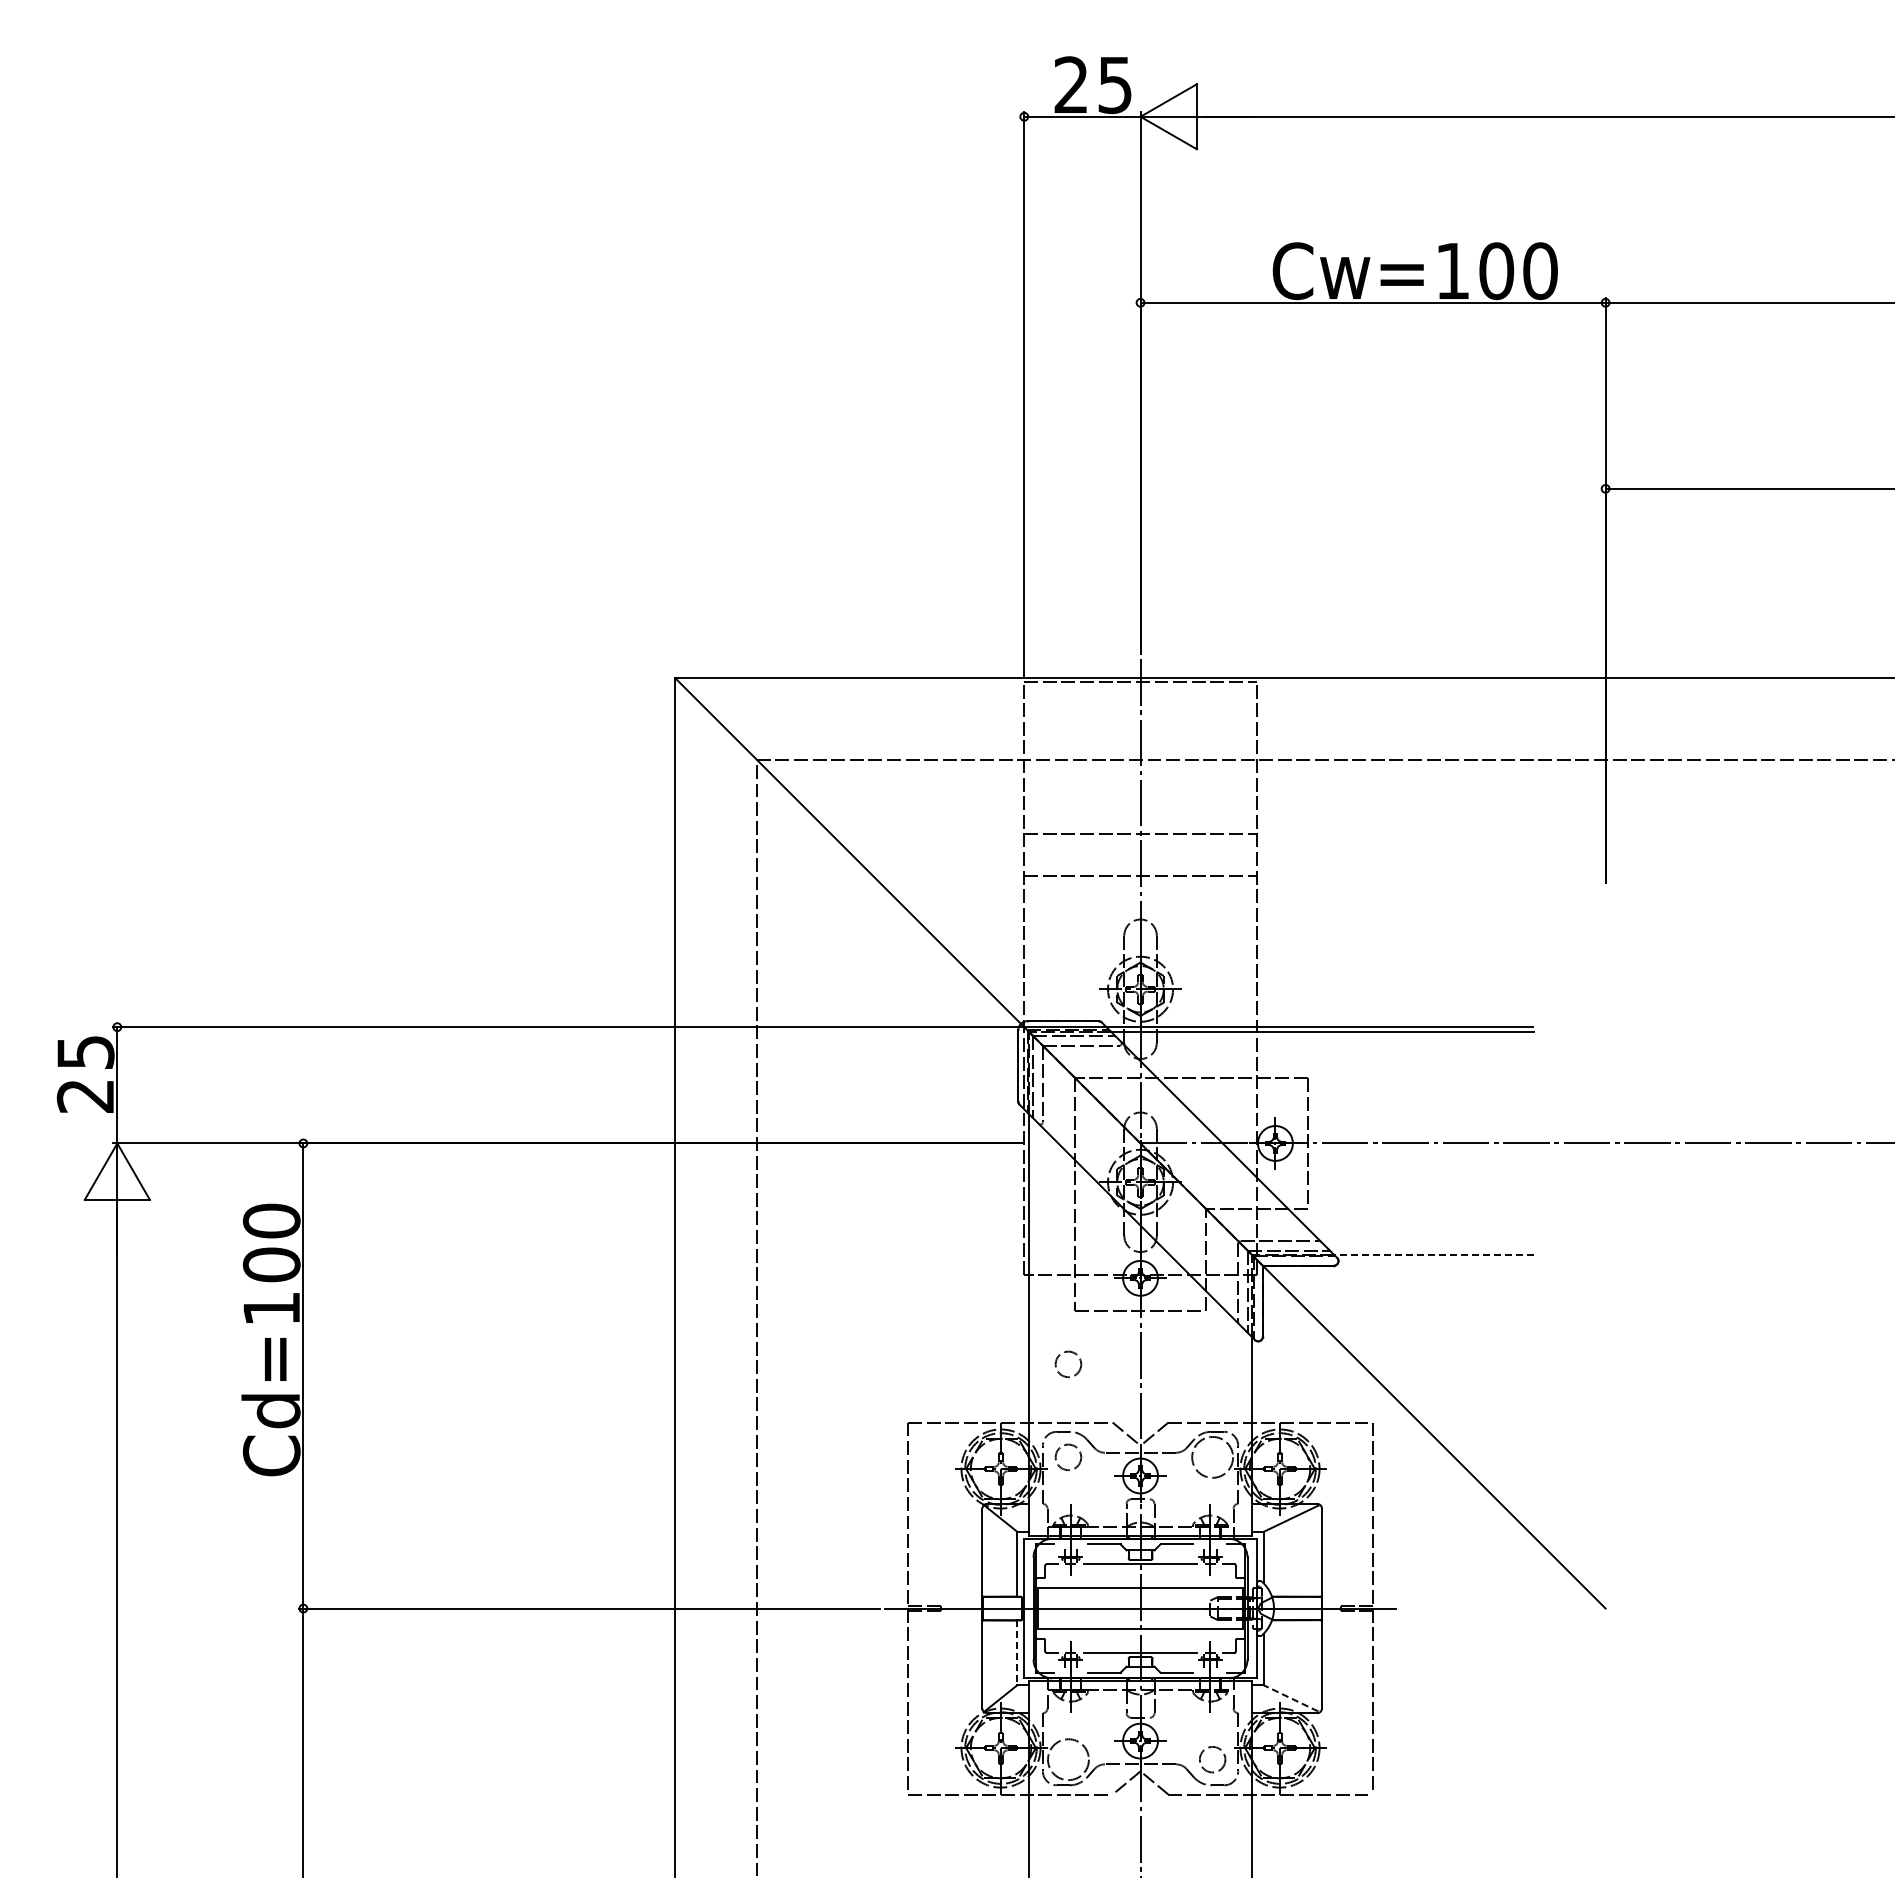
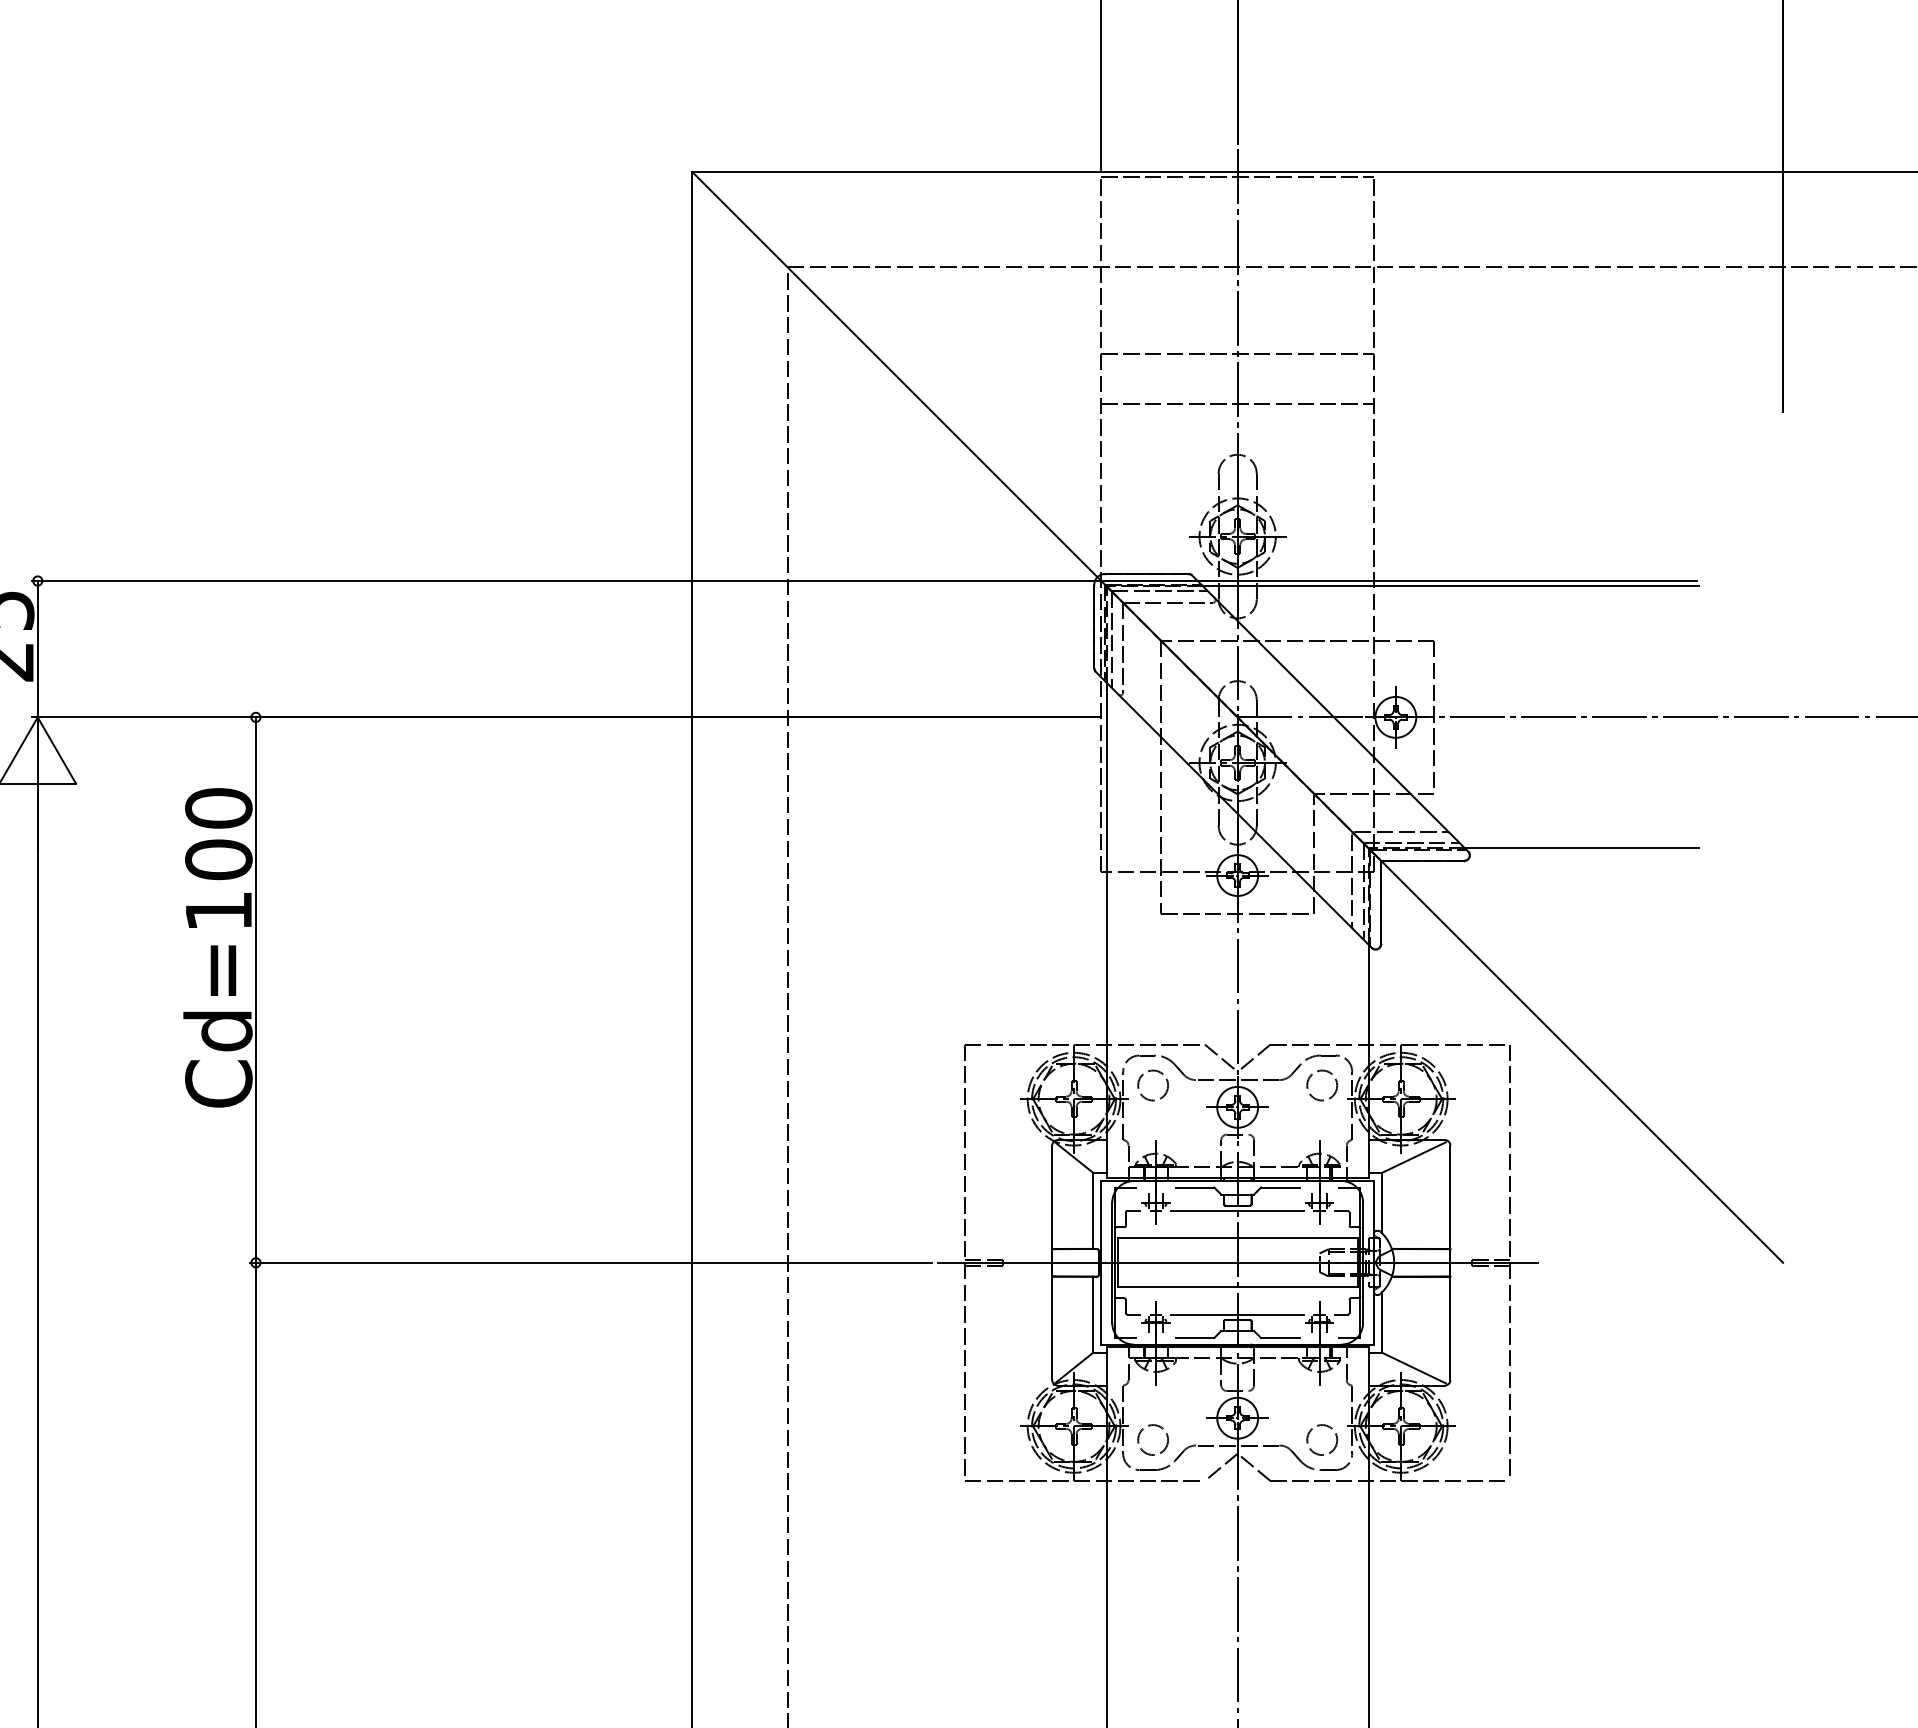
line: (1433, 1255) -> (1581, 848), dashed -> solid
circle: (1068, 1364) -> (1153, 976), removed
circle: (1212, 1457) -> (1322, 1085), size x0.62
line: (1017, 1653) -> (1093, 1315), dashed -> solid
line: (1290, 1698) -> (1413, 1368), dashed -> solid
circle: (1068, 1759) -> (1153, 1439), size x0.62

